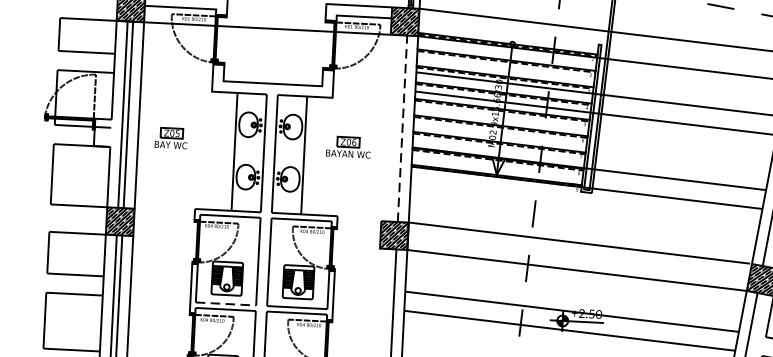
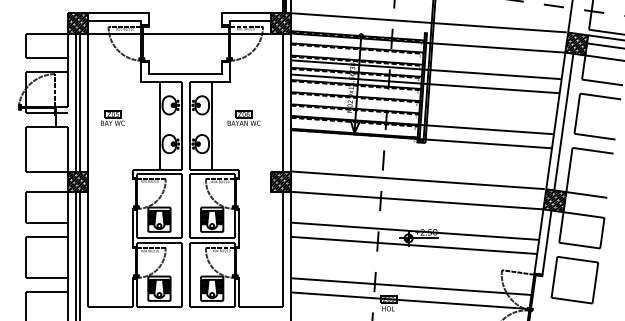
line: (402, 128) -> (283, 102), dashed -> solid
line: (226, 304) -> (159, 238), dashed -> solid

